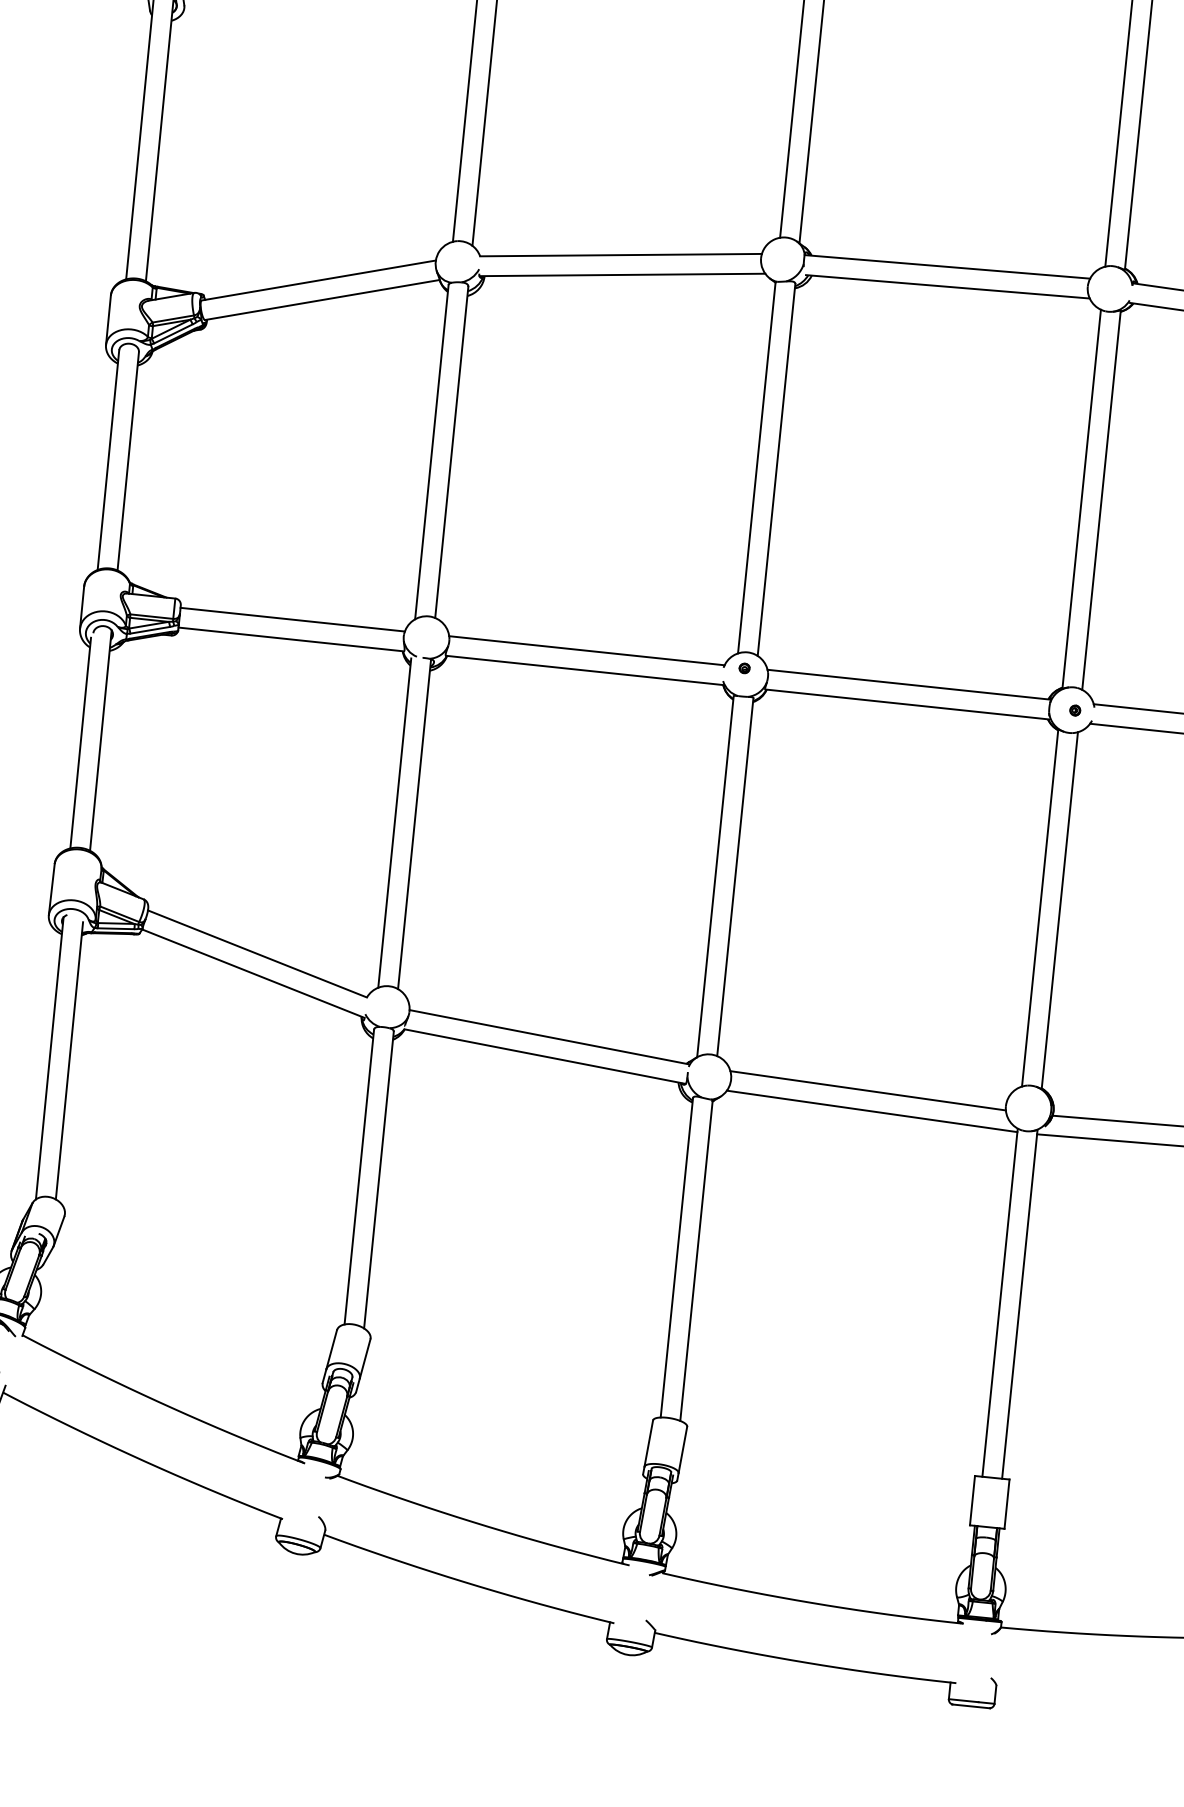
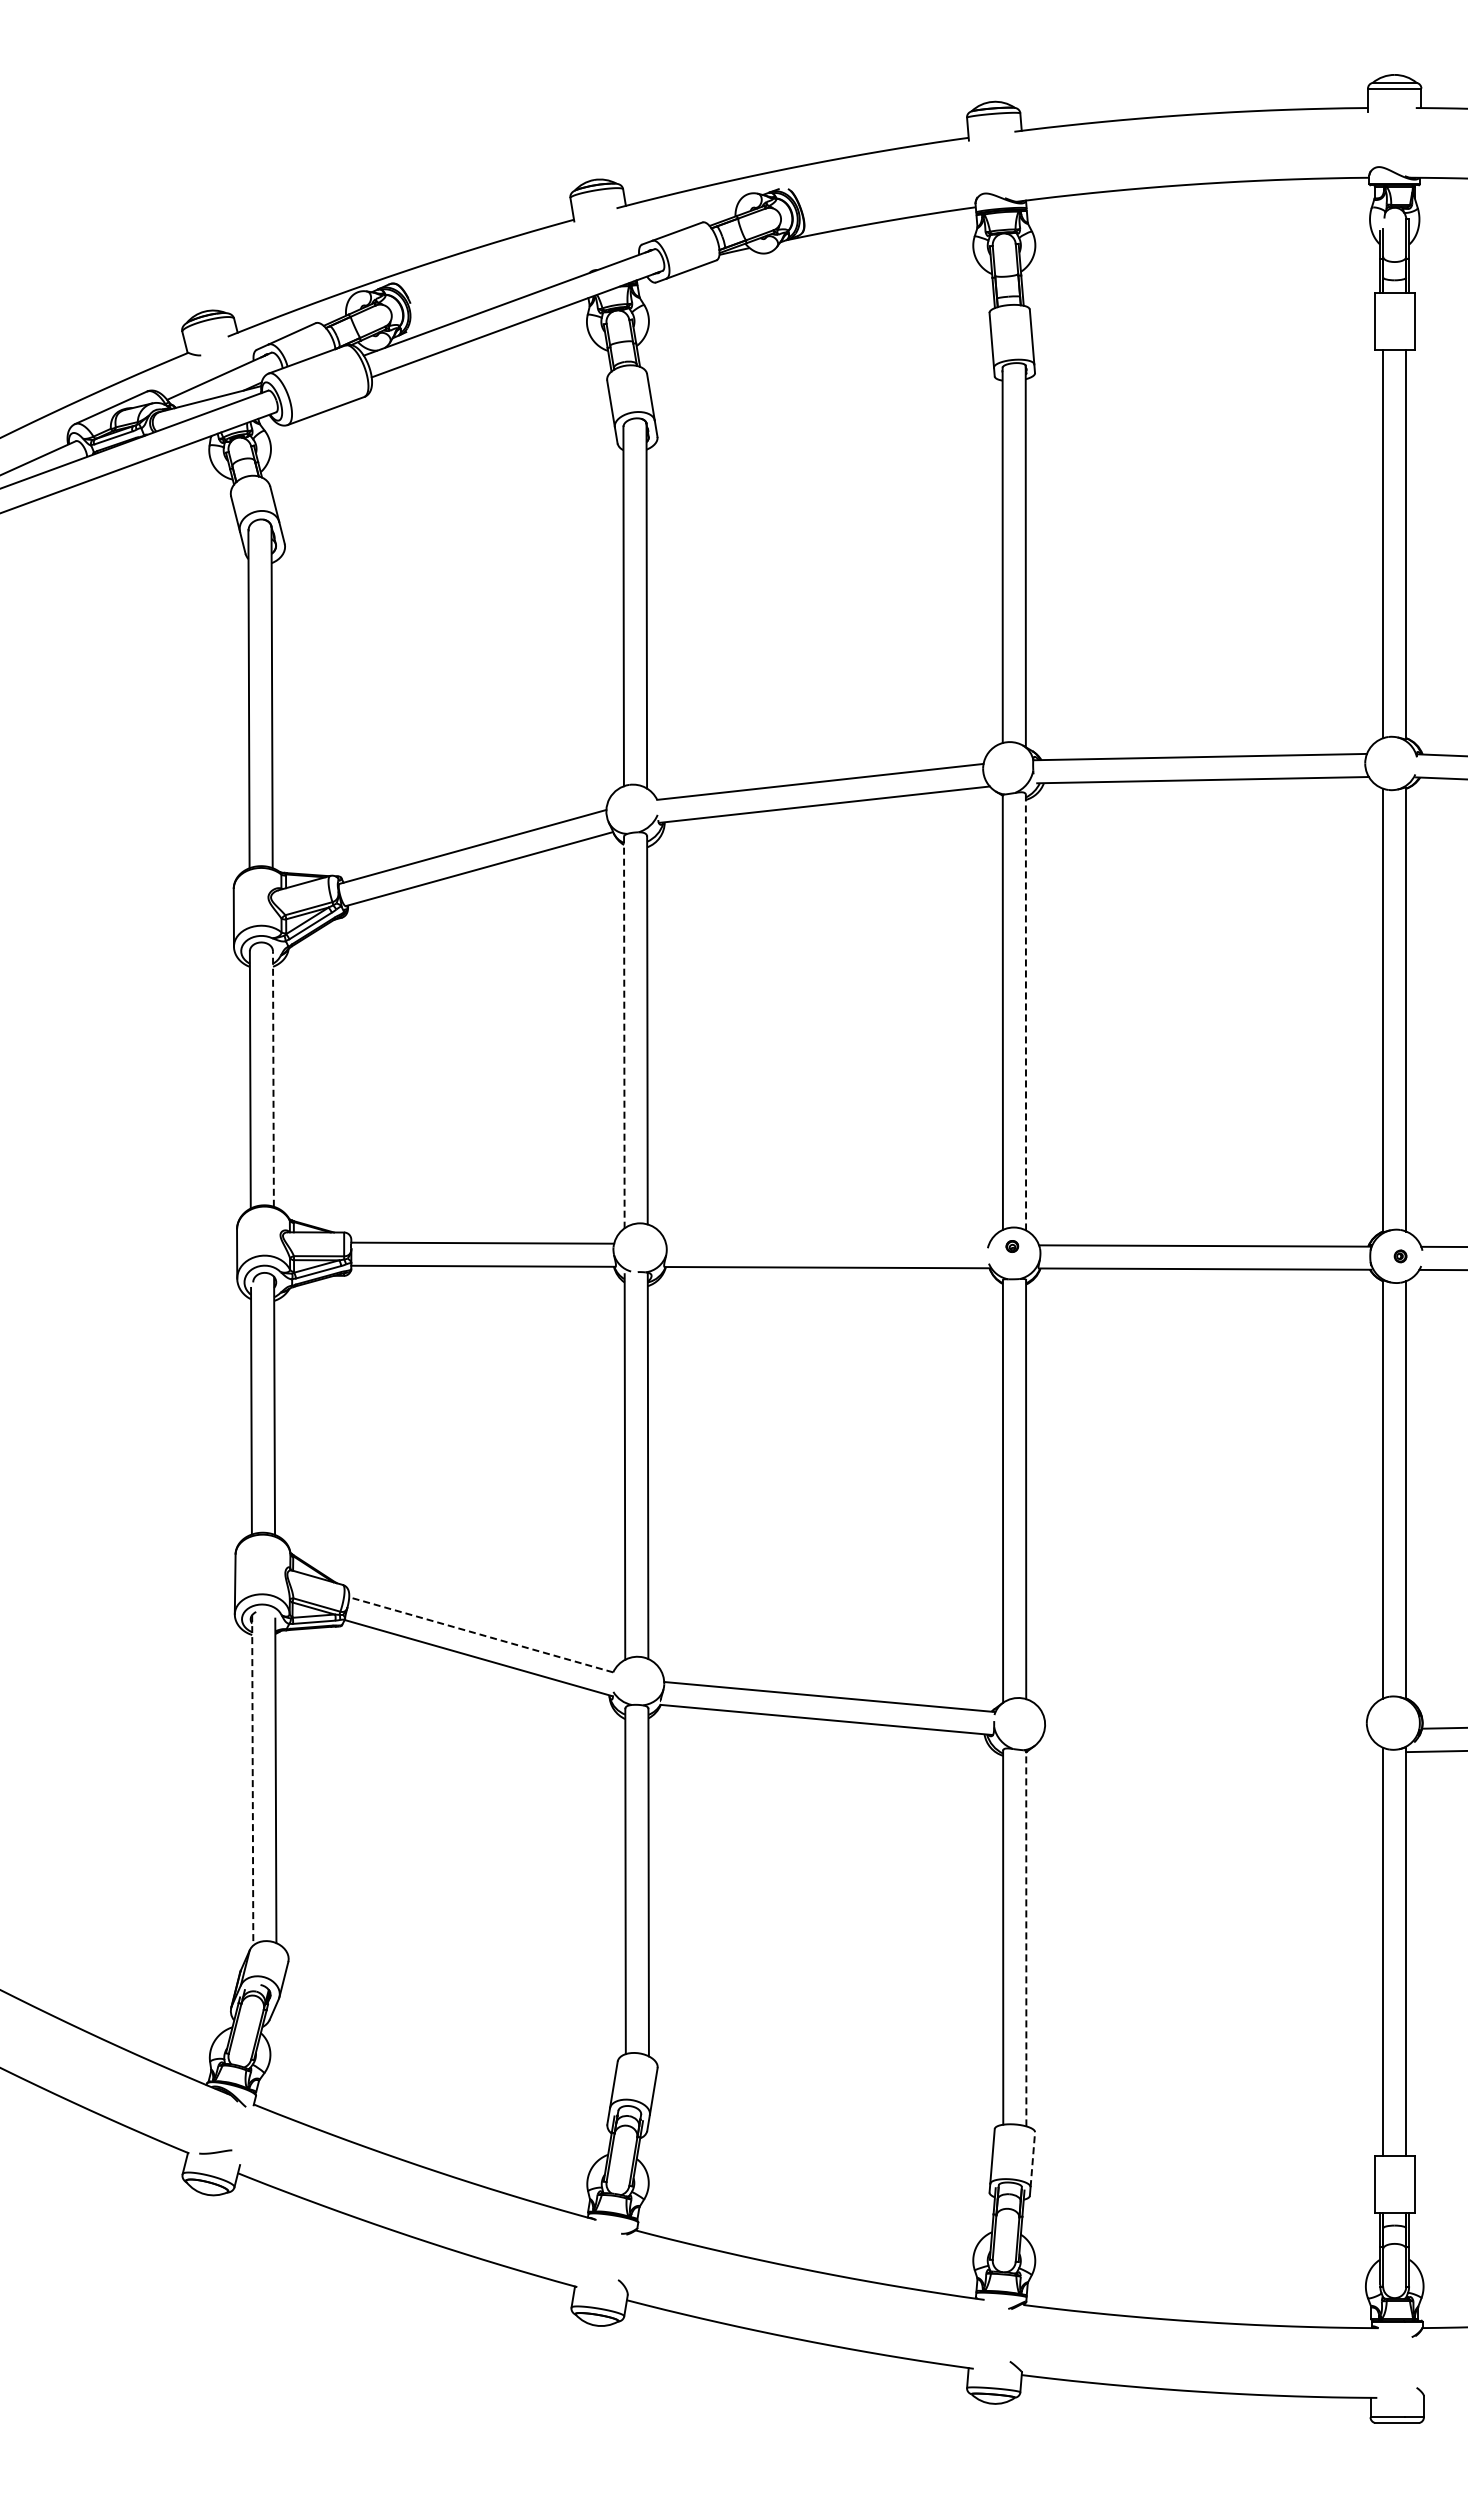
line: (432, 452) -> (624, 1032), solid -> dashed
line: (128, 460) -> (273, 1078), solid -> dashed
line: (776, 469) -> (1025, 1012), solid -> dashed
line: (586, 650) -> (827, 1244), removed
line: (256, 953) -> (480, 1634), solid -> dashed
line: (49, 1058) -> (252, 1780), solid -> dashed
line: (868, 1090) -> (1205, 1721), removed
line: (872, 1111) -> (1212, 1744), removed
line: (696, 1260) -> (1026, 1938), solid -> dashed
line: (682, 1449) -> (1032, 2159), solid -> dashed

